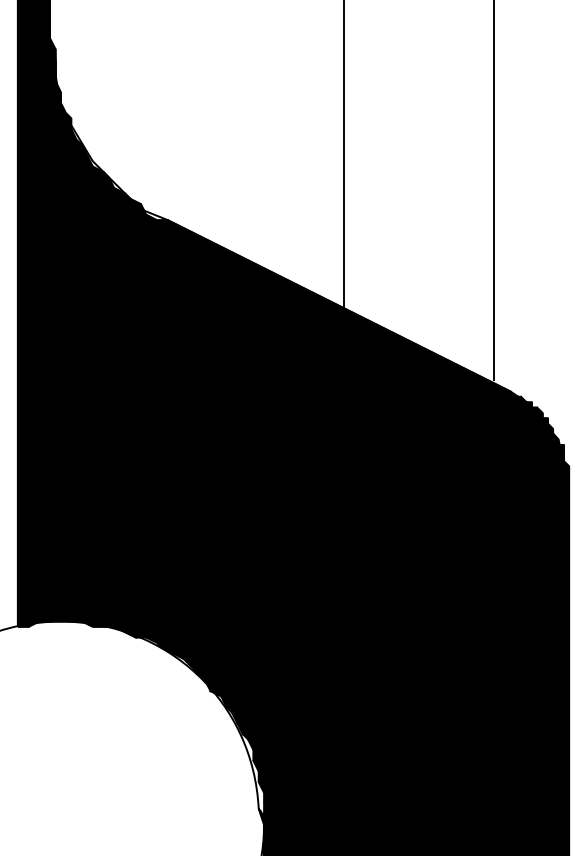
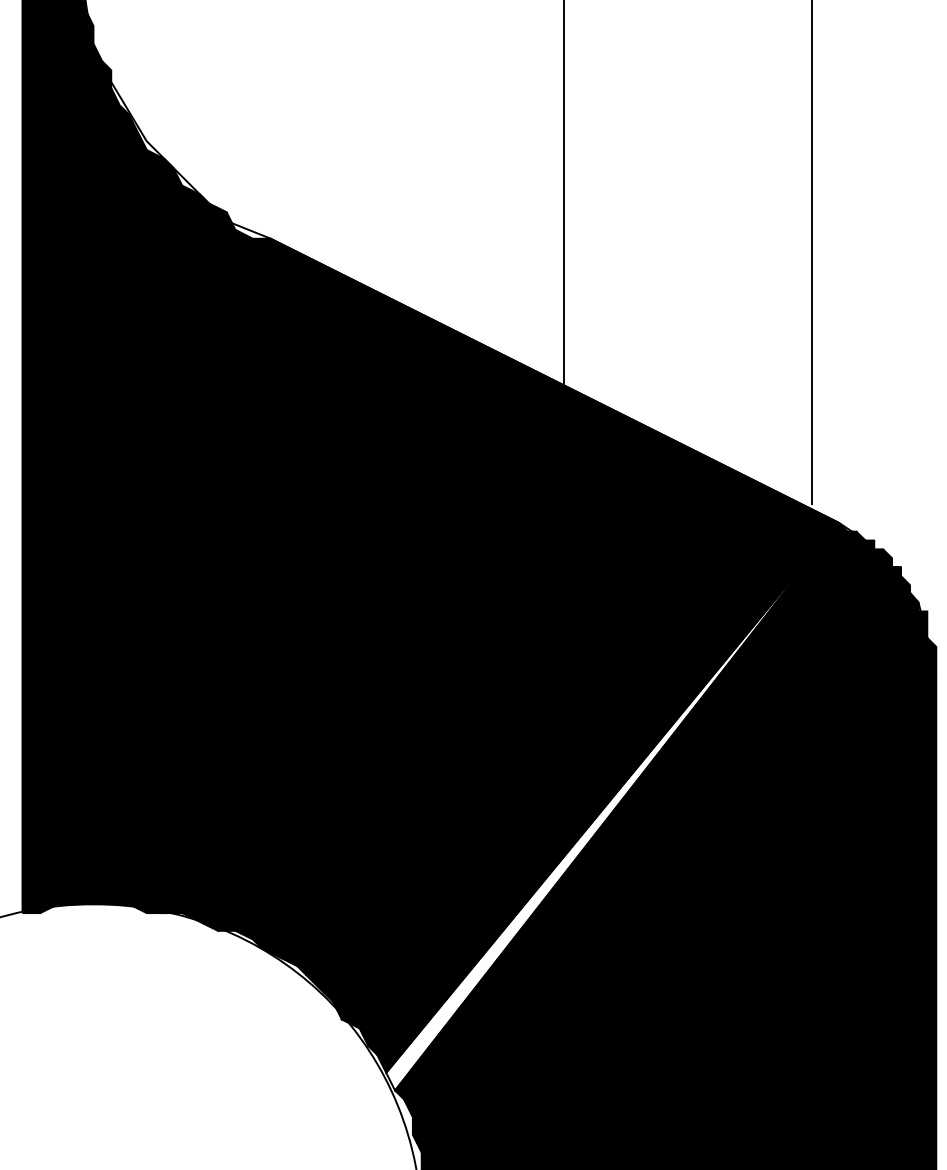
fill: (373, 562) -> (611, 806), removed

